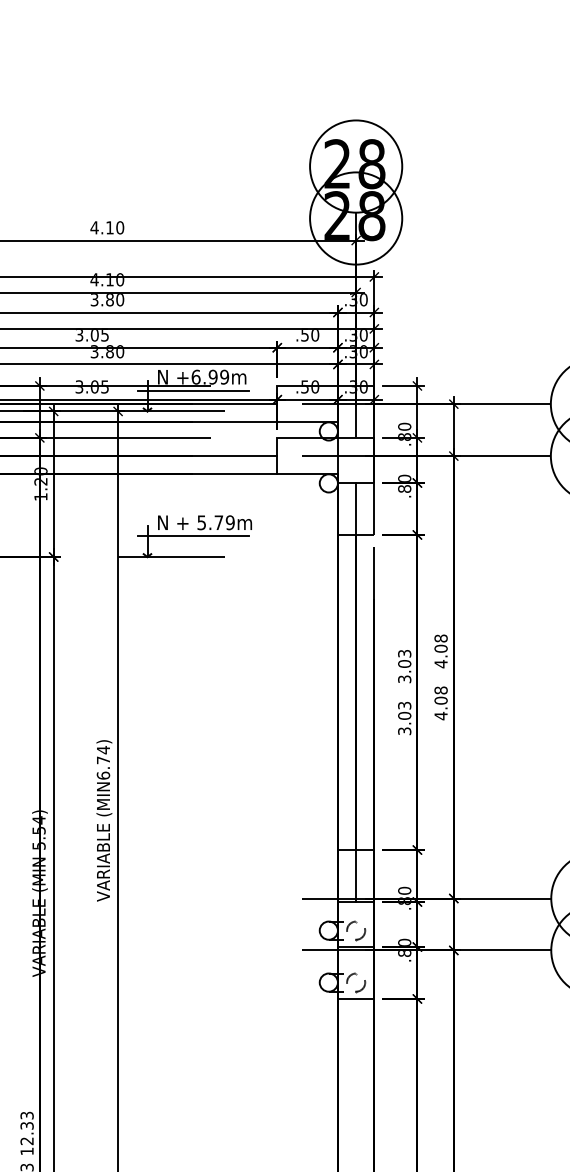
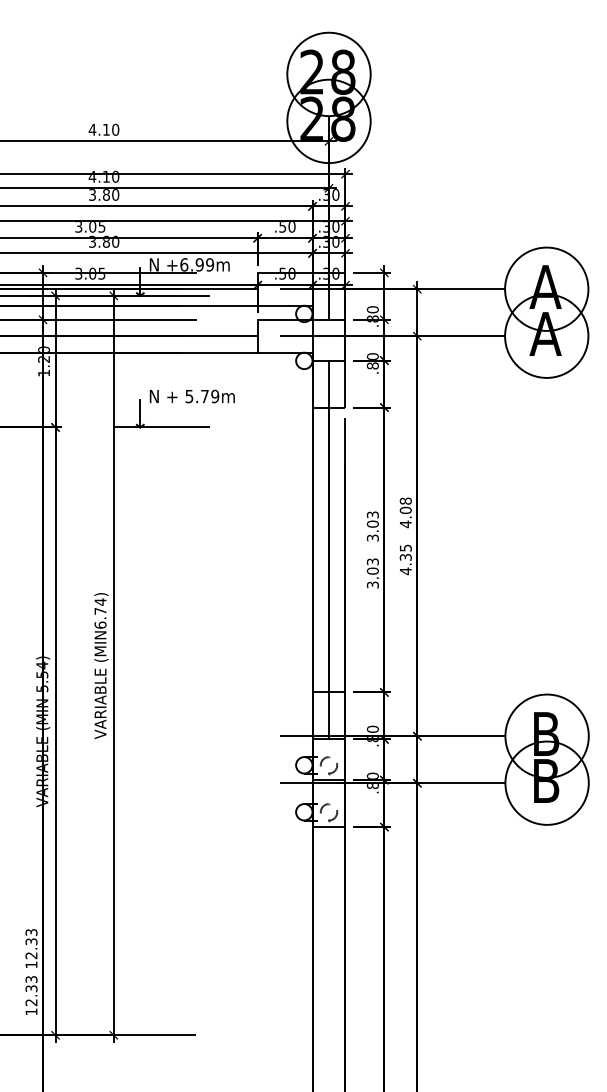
line: (193, 391) -> (181, 277), removed
line: (193, 536) -> (181, 408), removed
text: (440, 695) -> (405, 552), 4.08 -> 4.35

